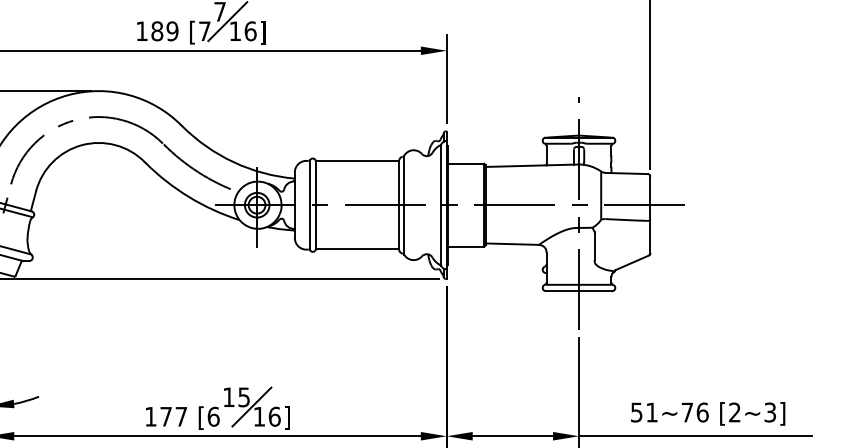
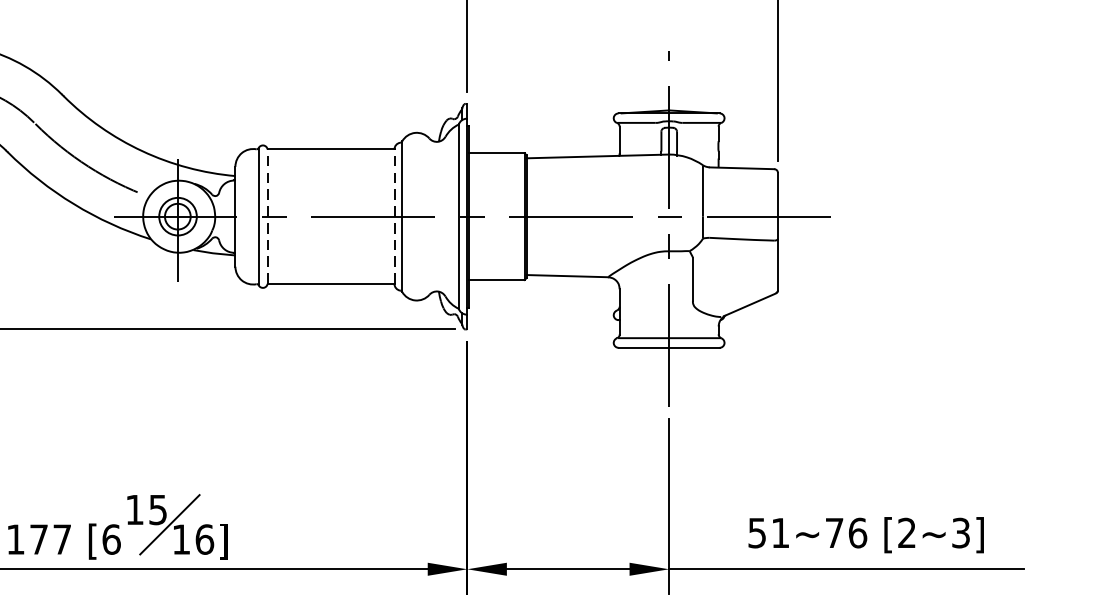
line: (315, 204) -> (266, 215), solid -> dashed
line: (399, 204) -> (395, 215), solid -> dashed

